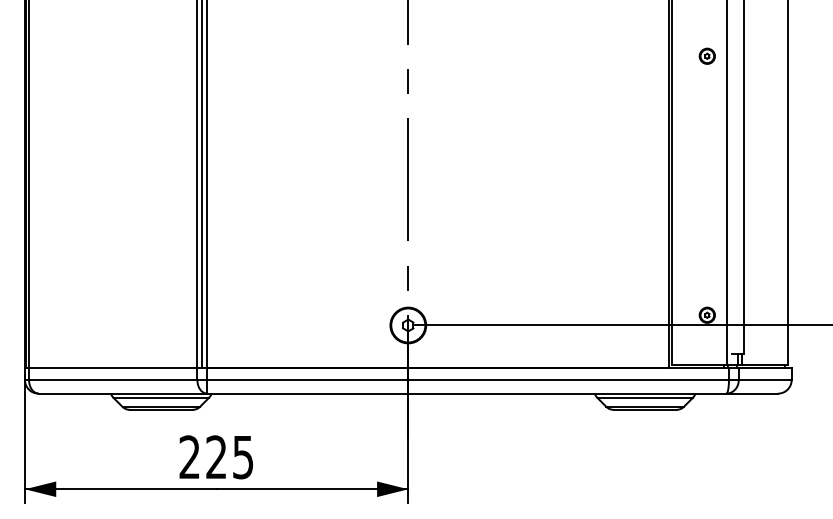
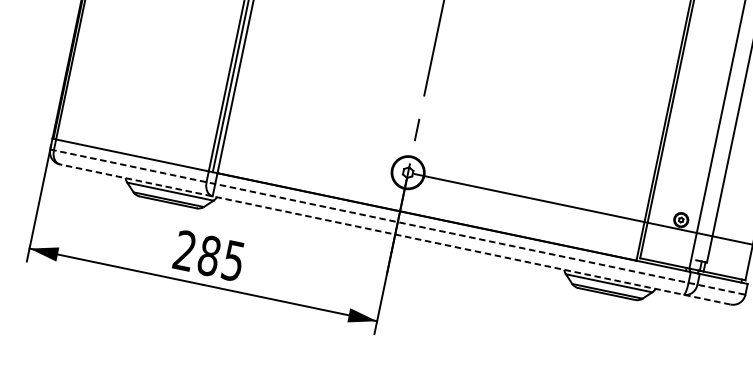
line: (408, 380) -> (397, 222), solid -> dashed
line: (408, 393) -> (395, 234), solid -> dashed
text: (216, 457) -> (209, 256), 225 -> 285

